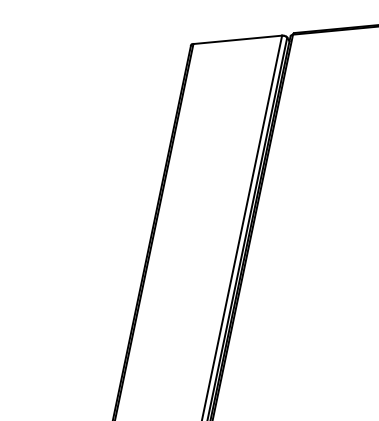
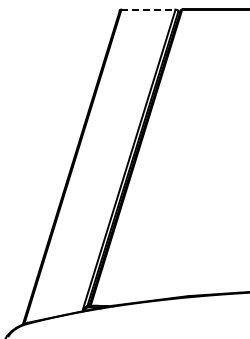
line: (237, 39) -> (148, 9), solid -> dashed

